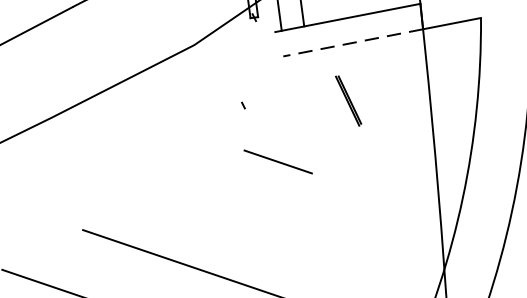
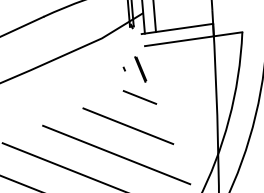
line: (353, 43) -> (179, 41), dashed -> solid
line: (348, 101) -> (140, 69), moved
line: (257, 222) -> (128, 126), added

